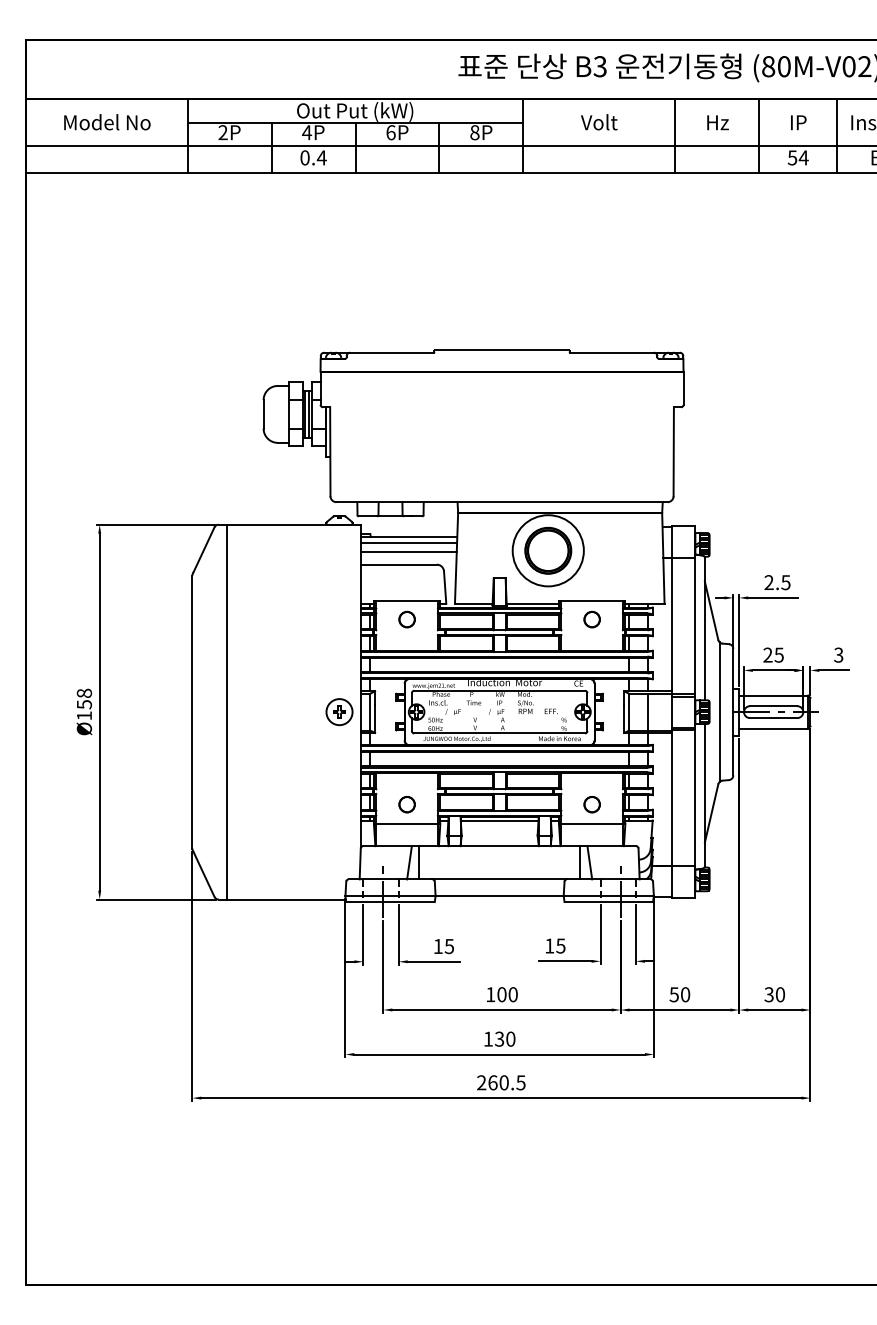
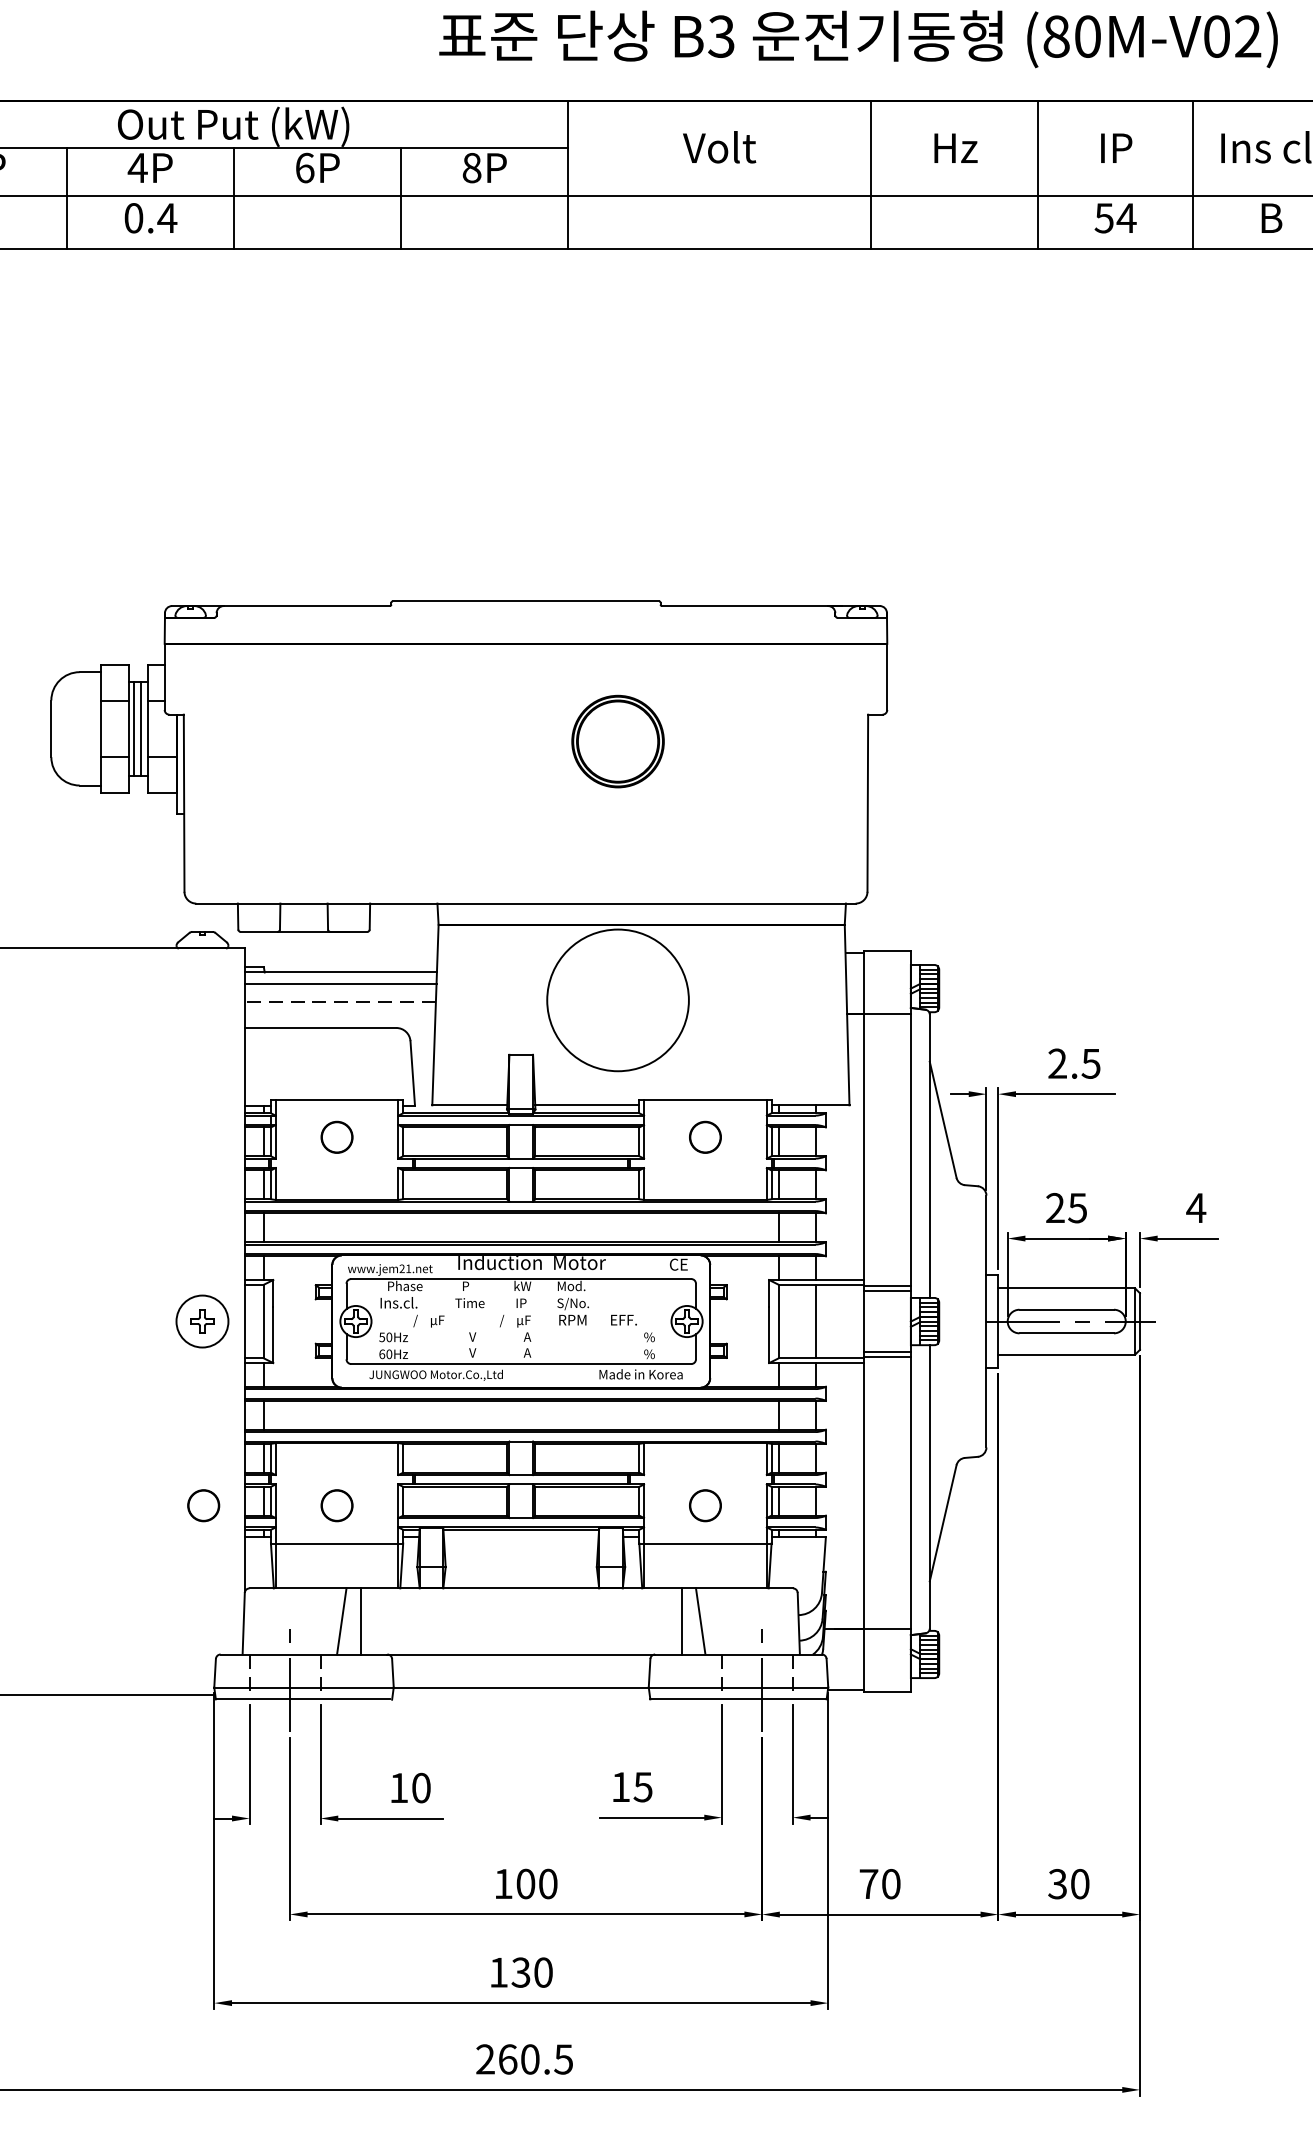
part: (548, 550) -> (618, 740), moved
line: (408, 551) -> (339, 1001), solid -> dashed
text: (838, 654) -> (1195, 1206), 3 -> 4
line: (719, 711) -> (958, 1320), removed
circle: (339, 804) -> (202, 1505), added
line: (499, 820) -> (520, 1537), removed
text: (449, 945) -> (421, 1786), 15 -> 10
text: (673, 994) -> (867, 1883), 50 -> 70

